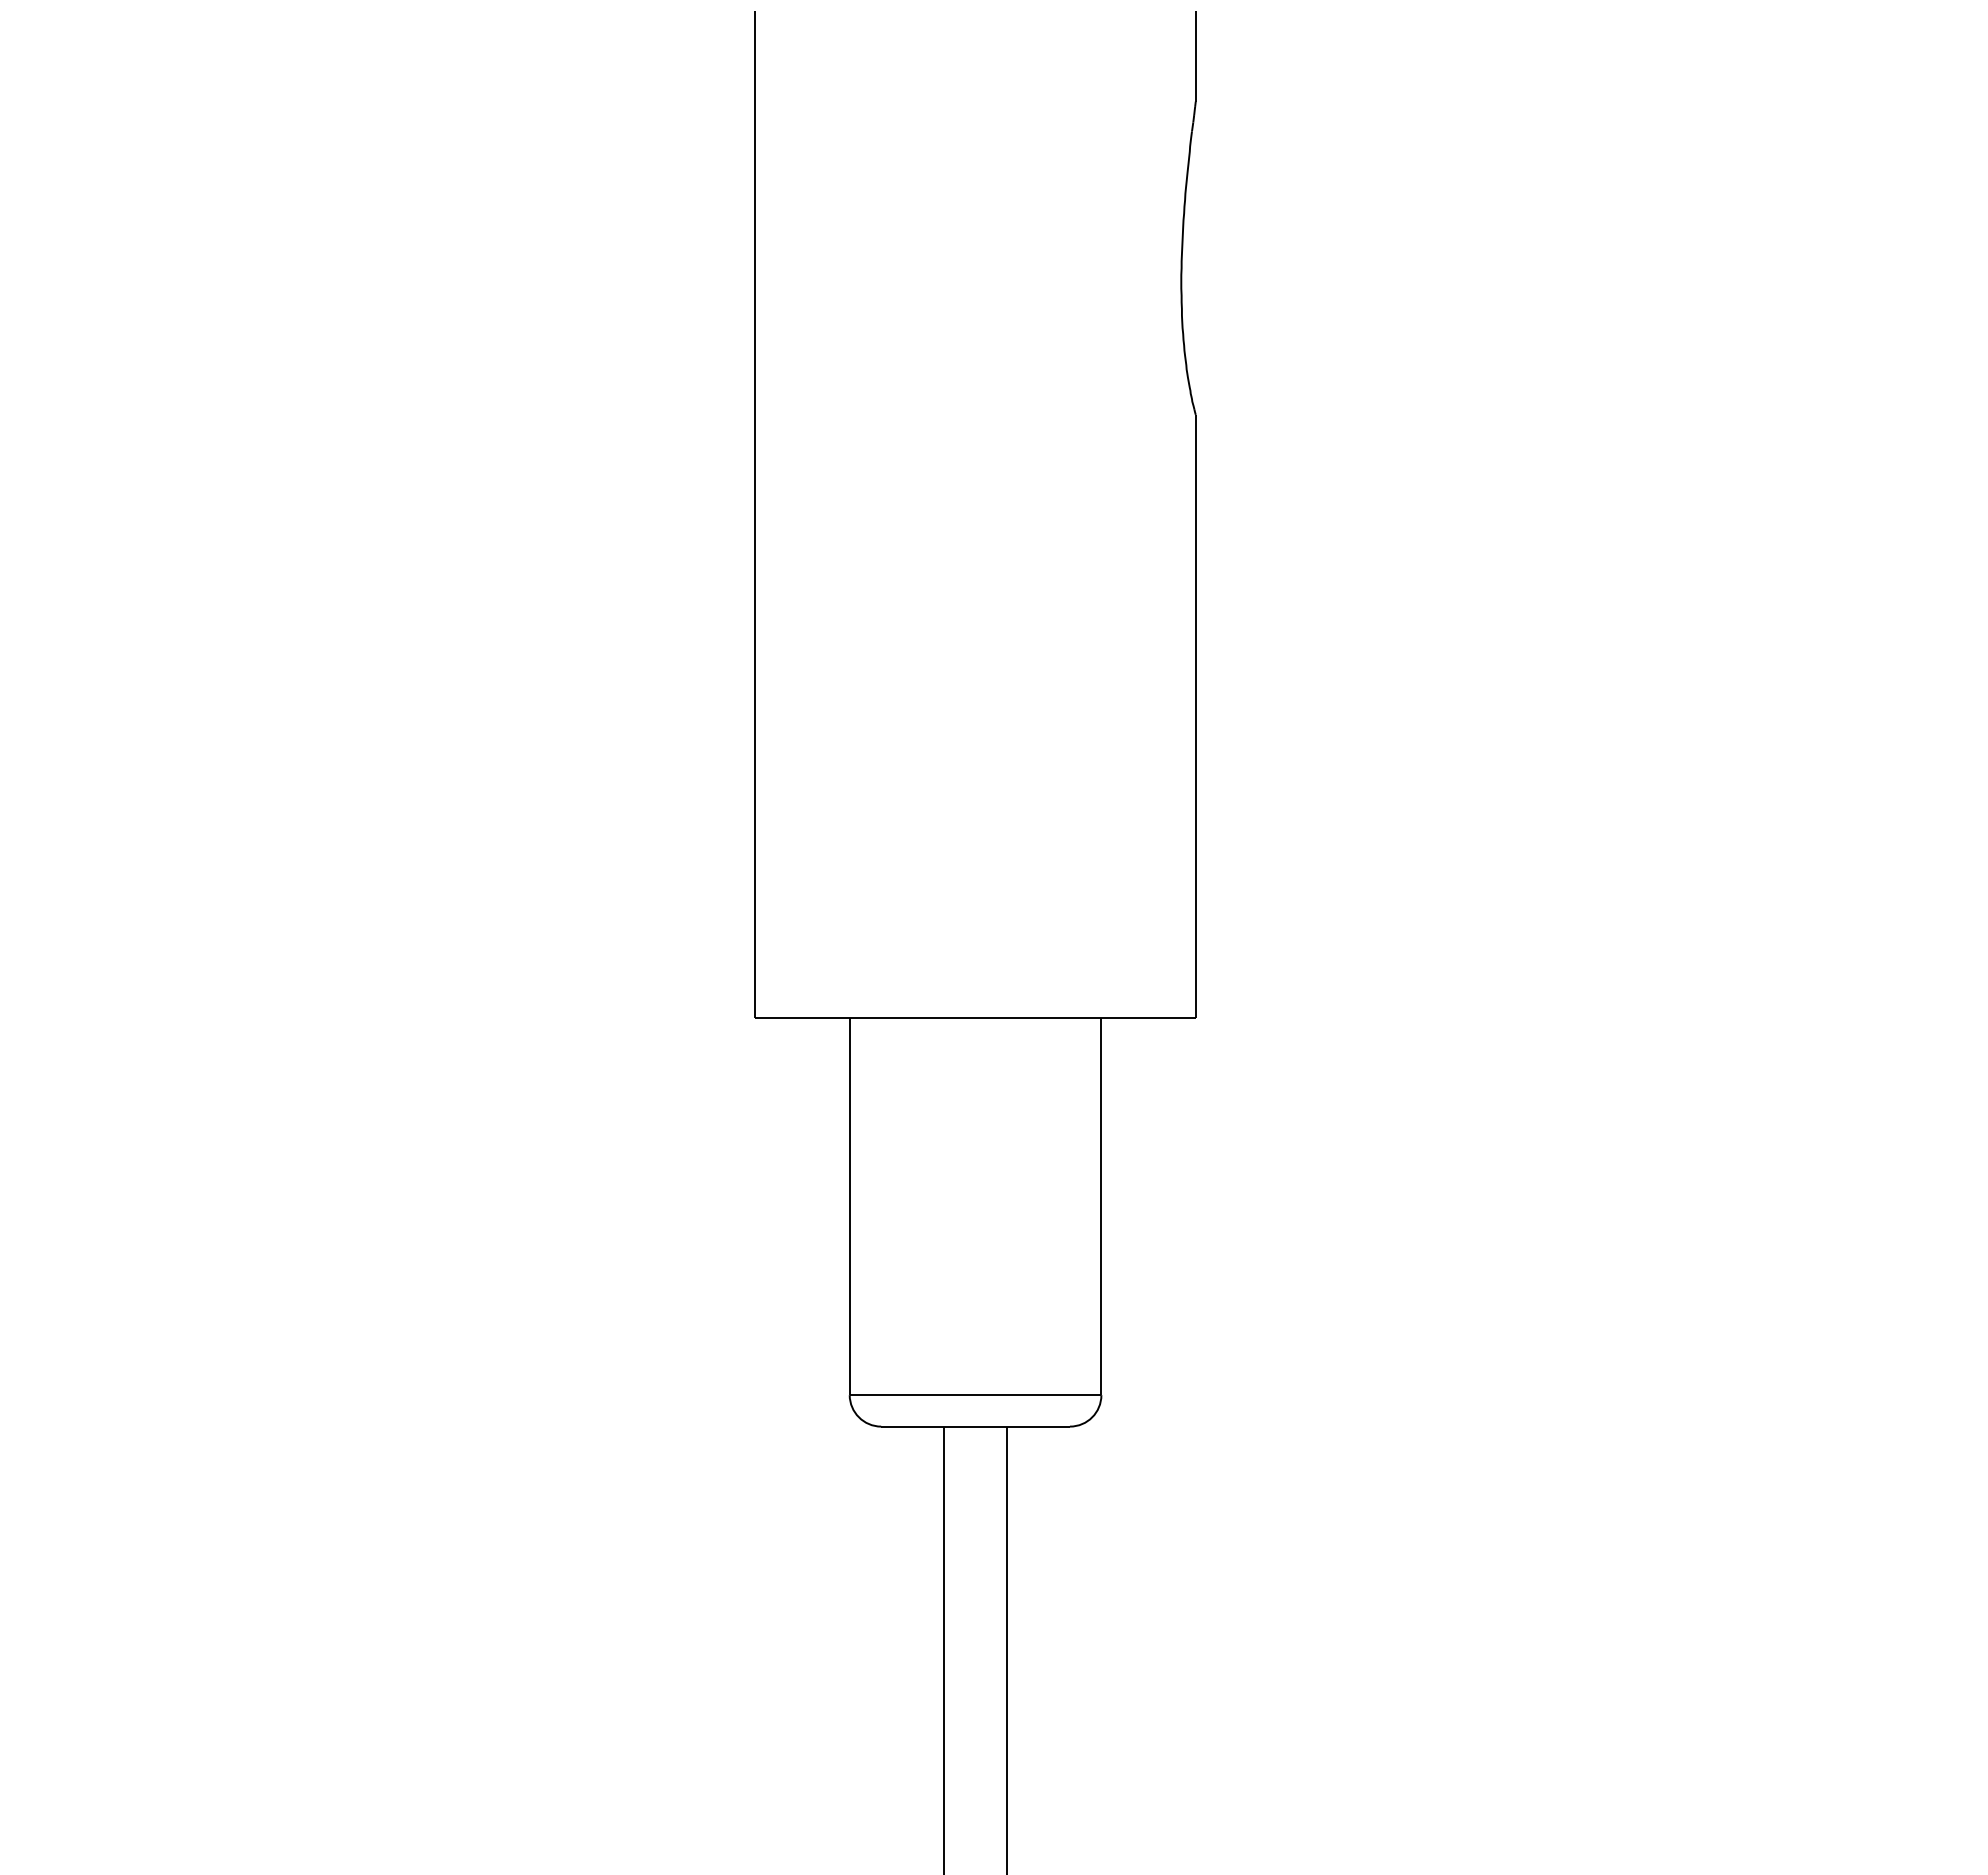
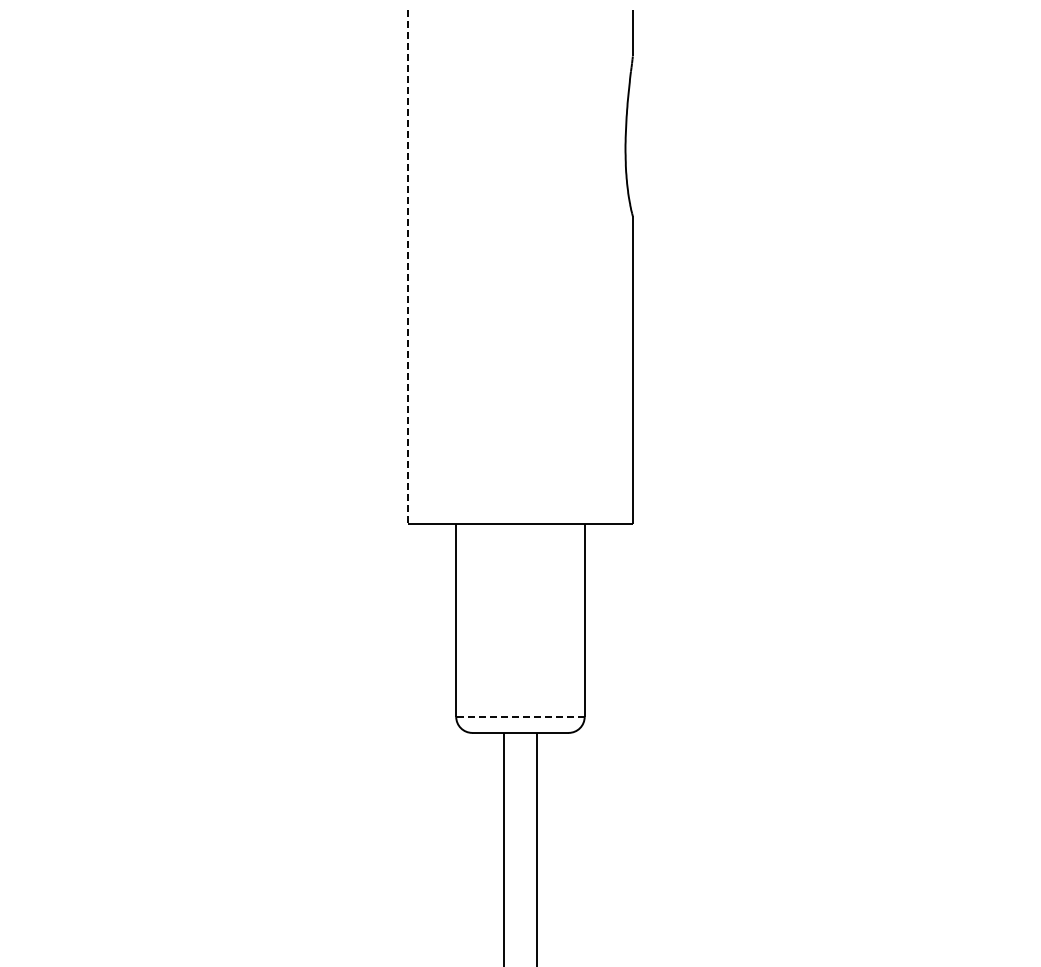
line: (756, 514) -> (408, 267), solid -> dashed
line: (973, 1394) -> (519, 716), solid -> dashed

